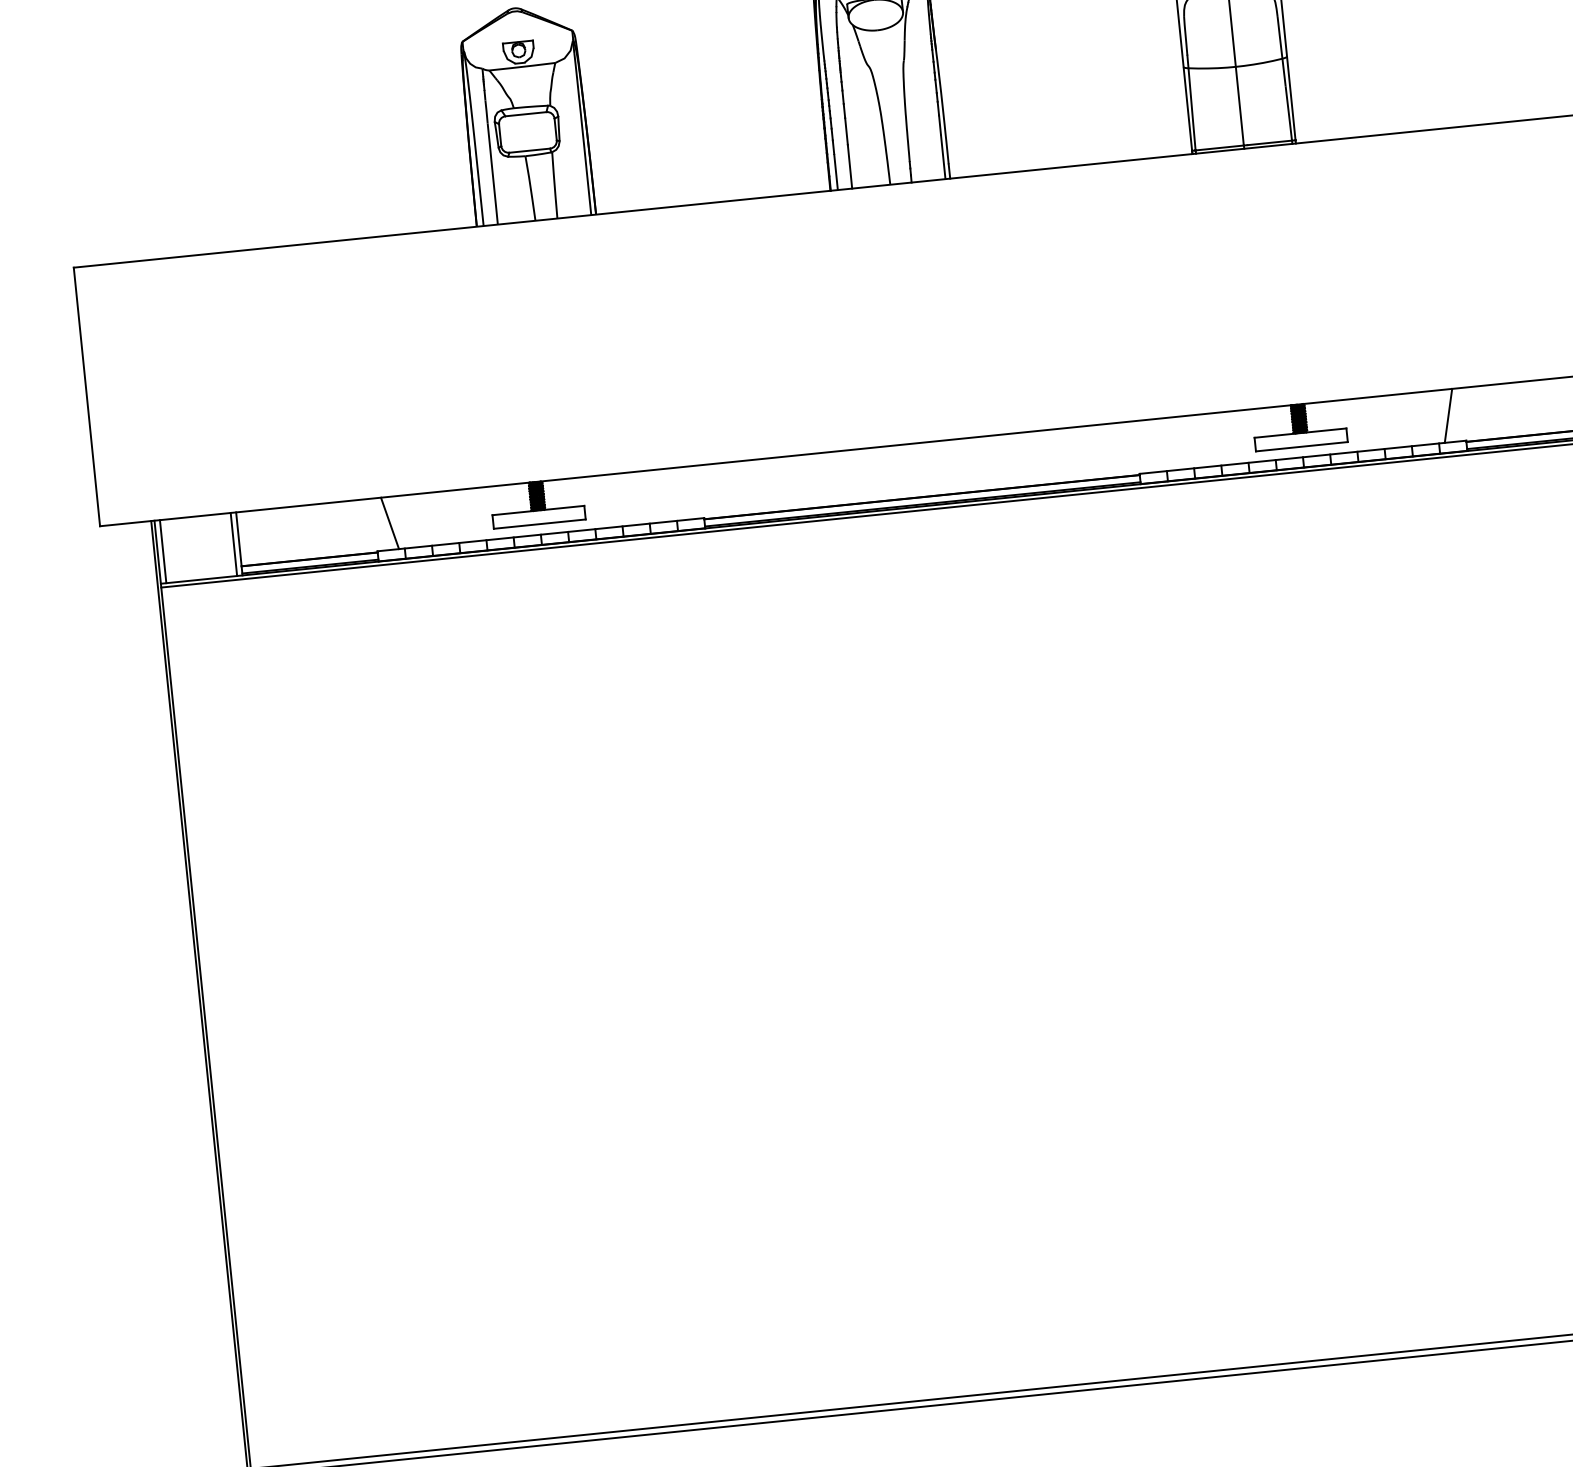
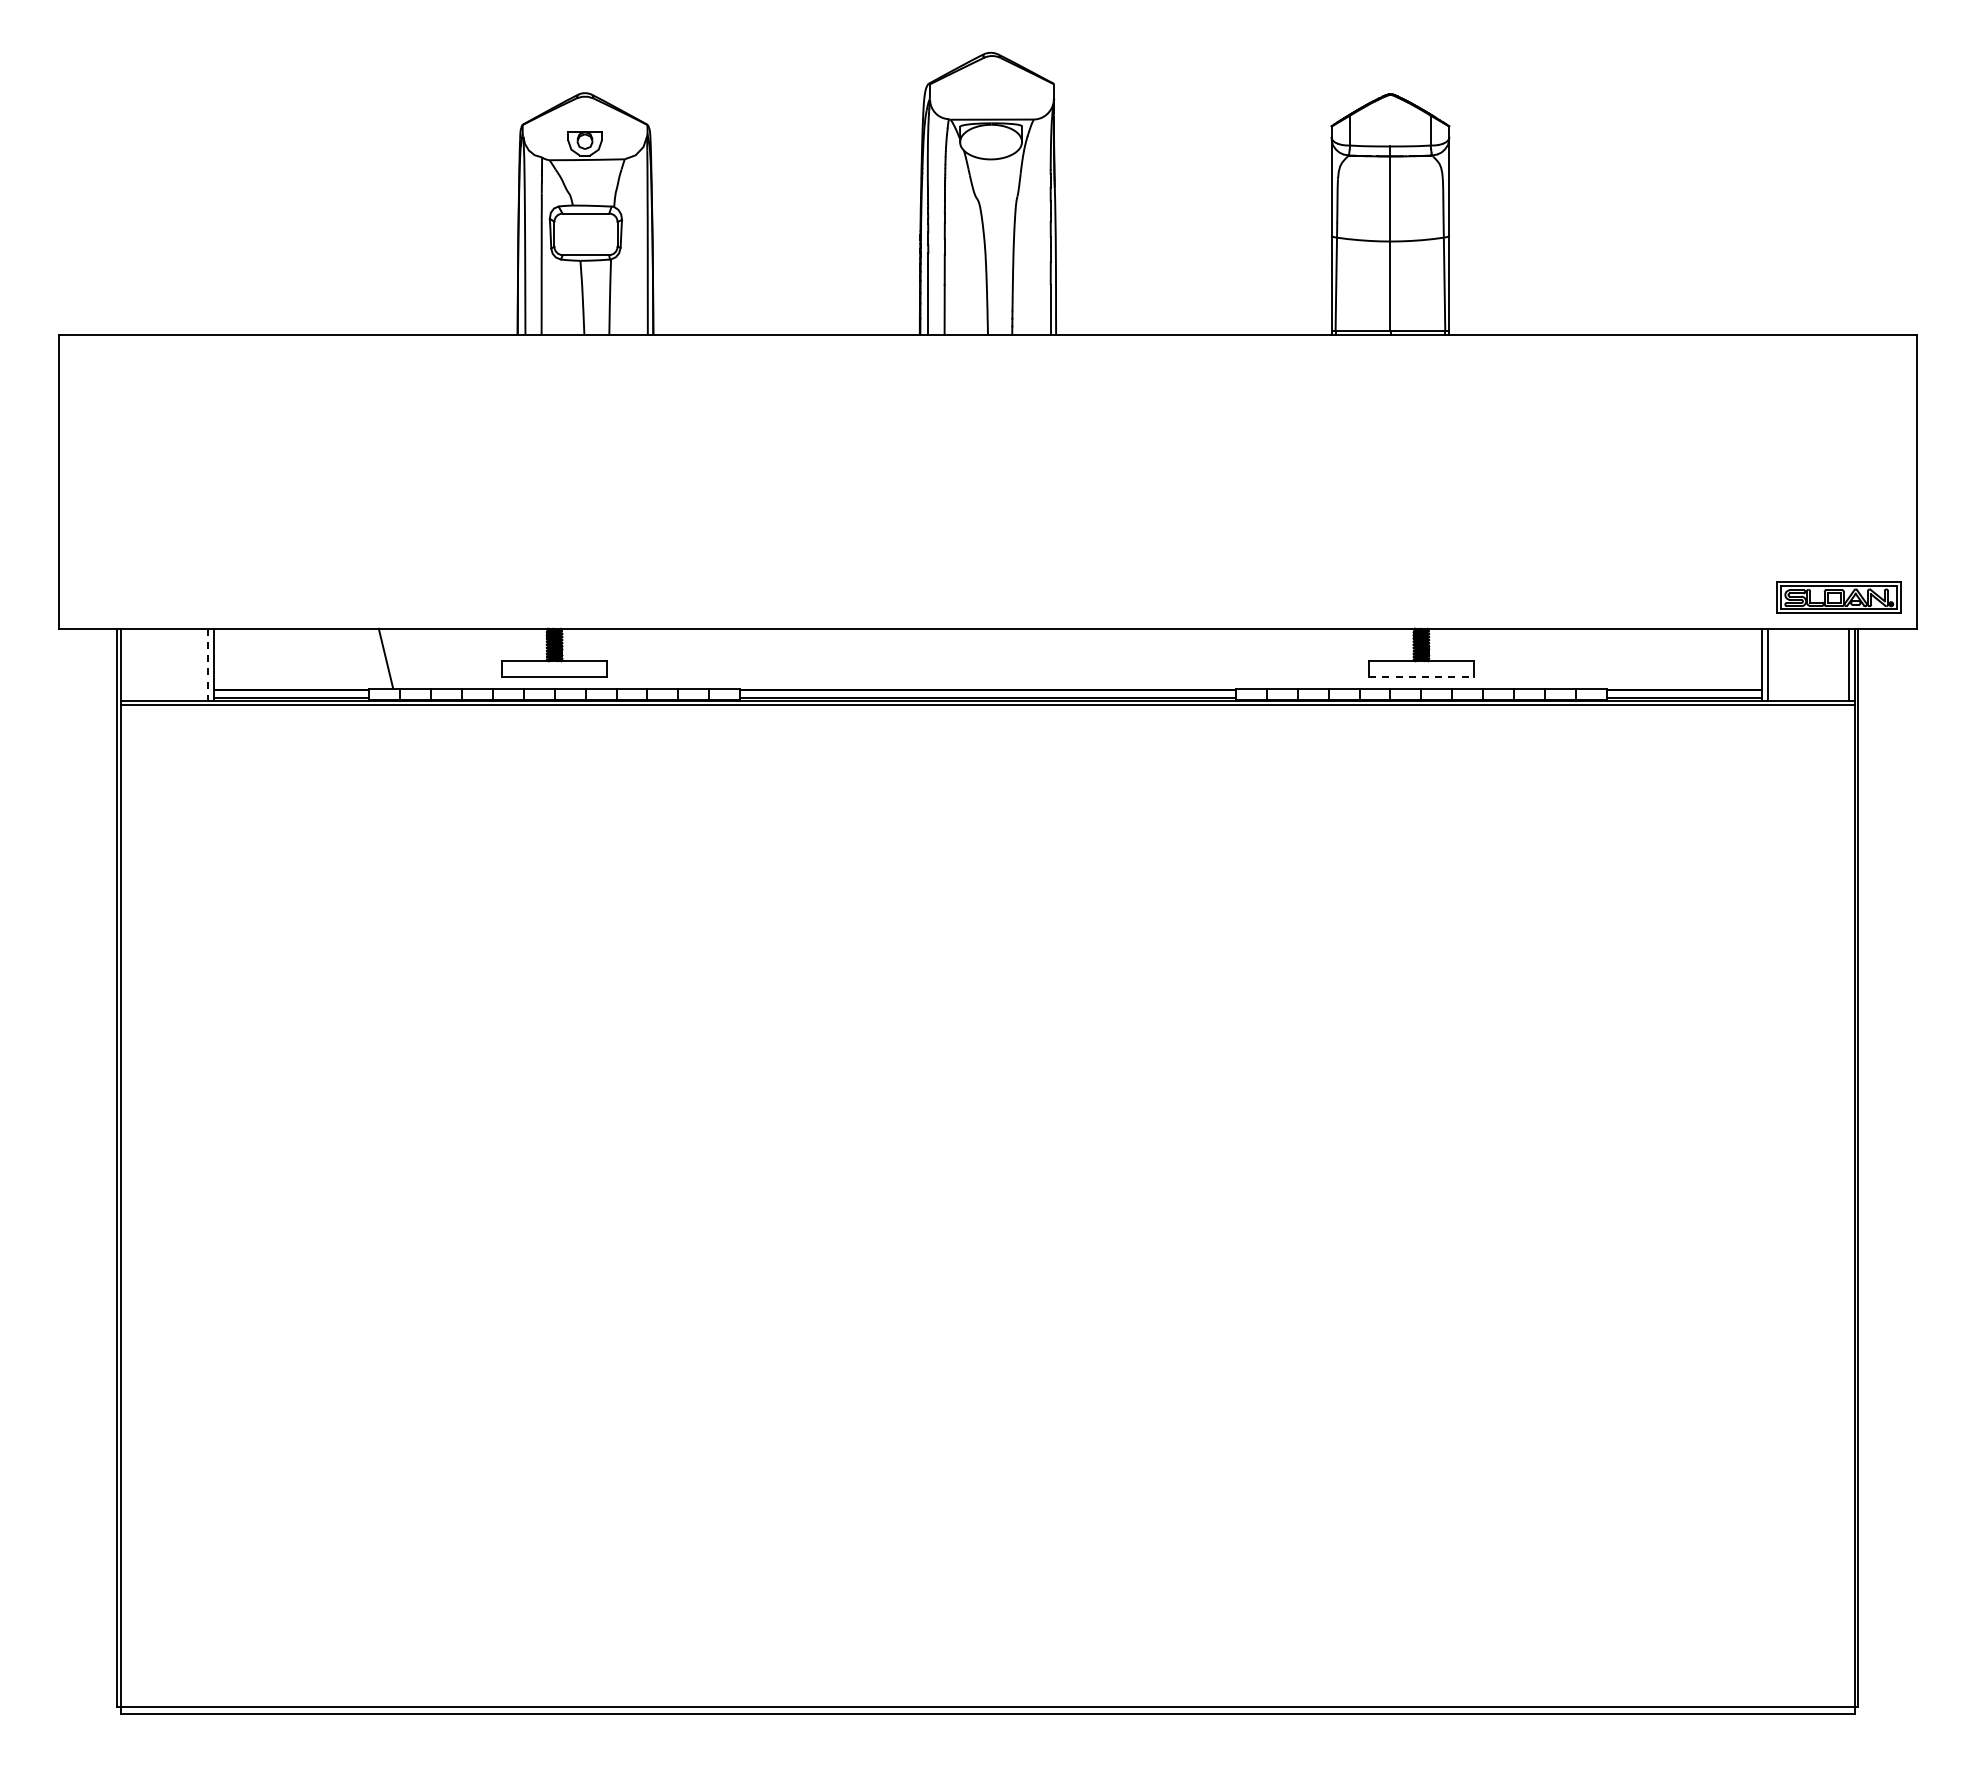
line: (1448, 415) -> (1589, 658), removed
line: (1301, 446) -> (1421, 676), solid -> dashed
line: (233, 544) -> (207, 664), solid -> dashed
line: (163, 551) -> (127, 664), removed

